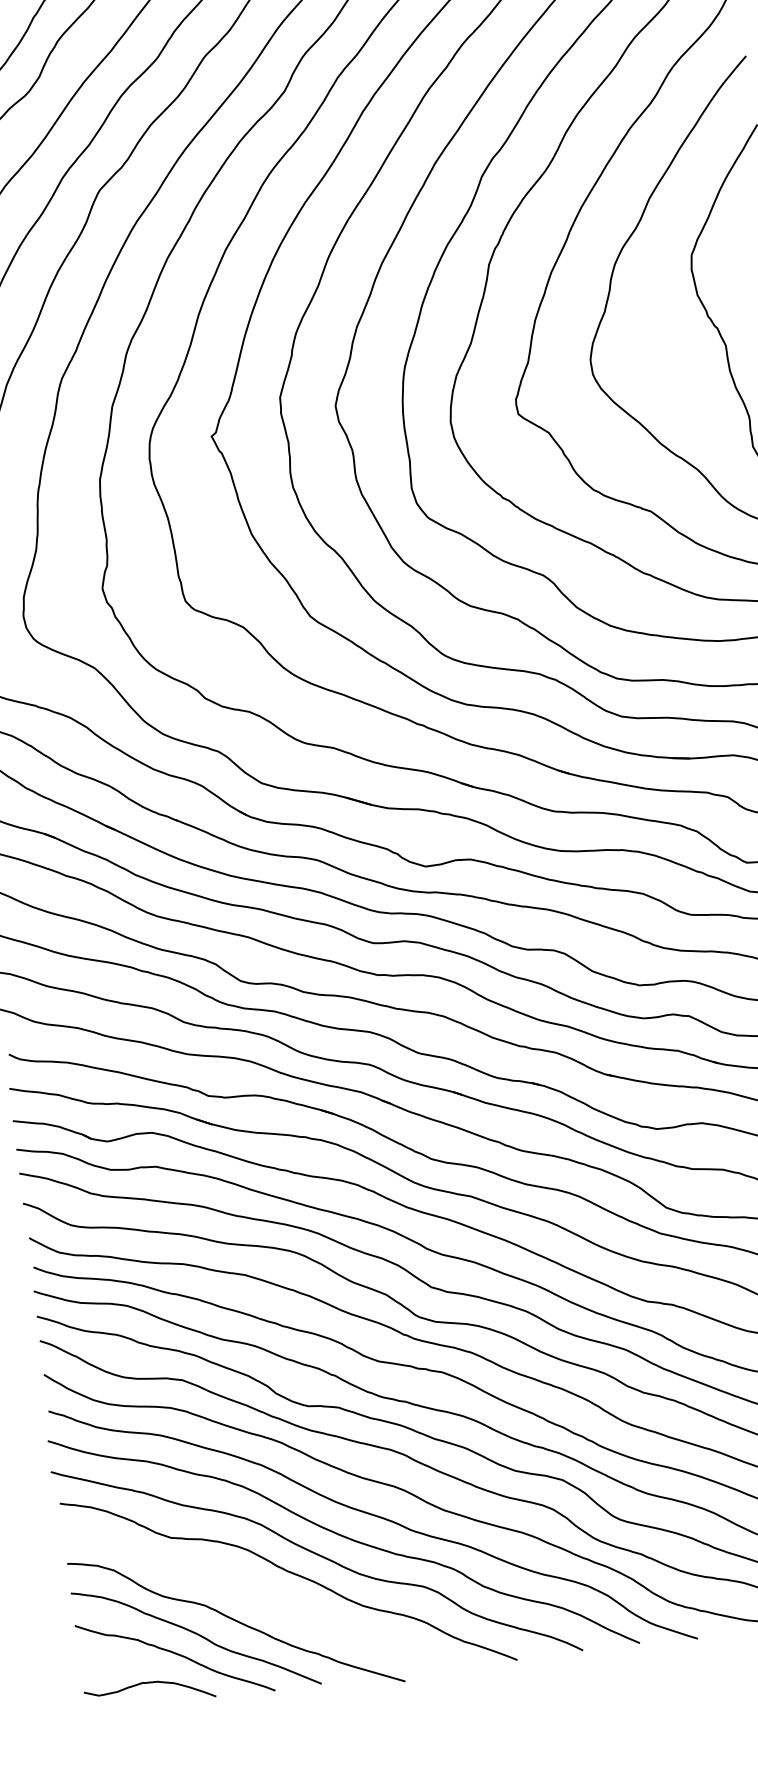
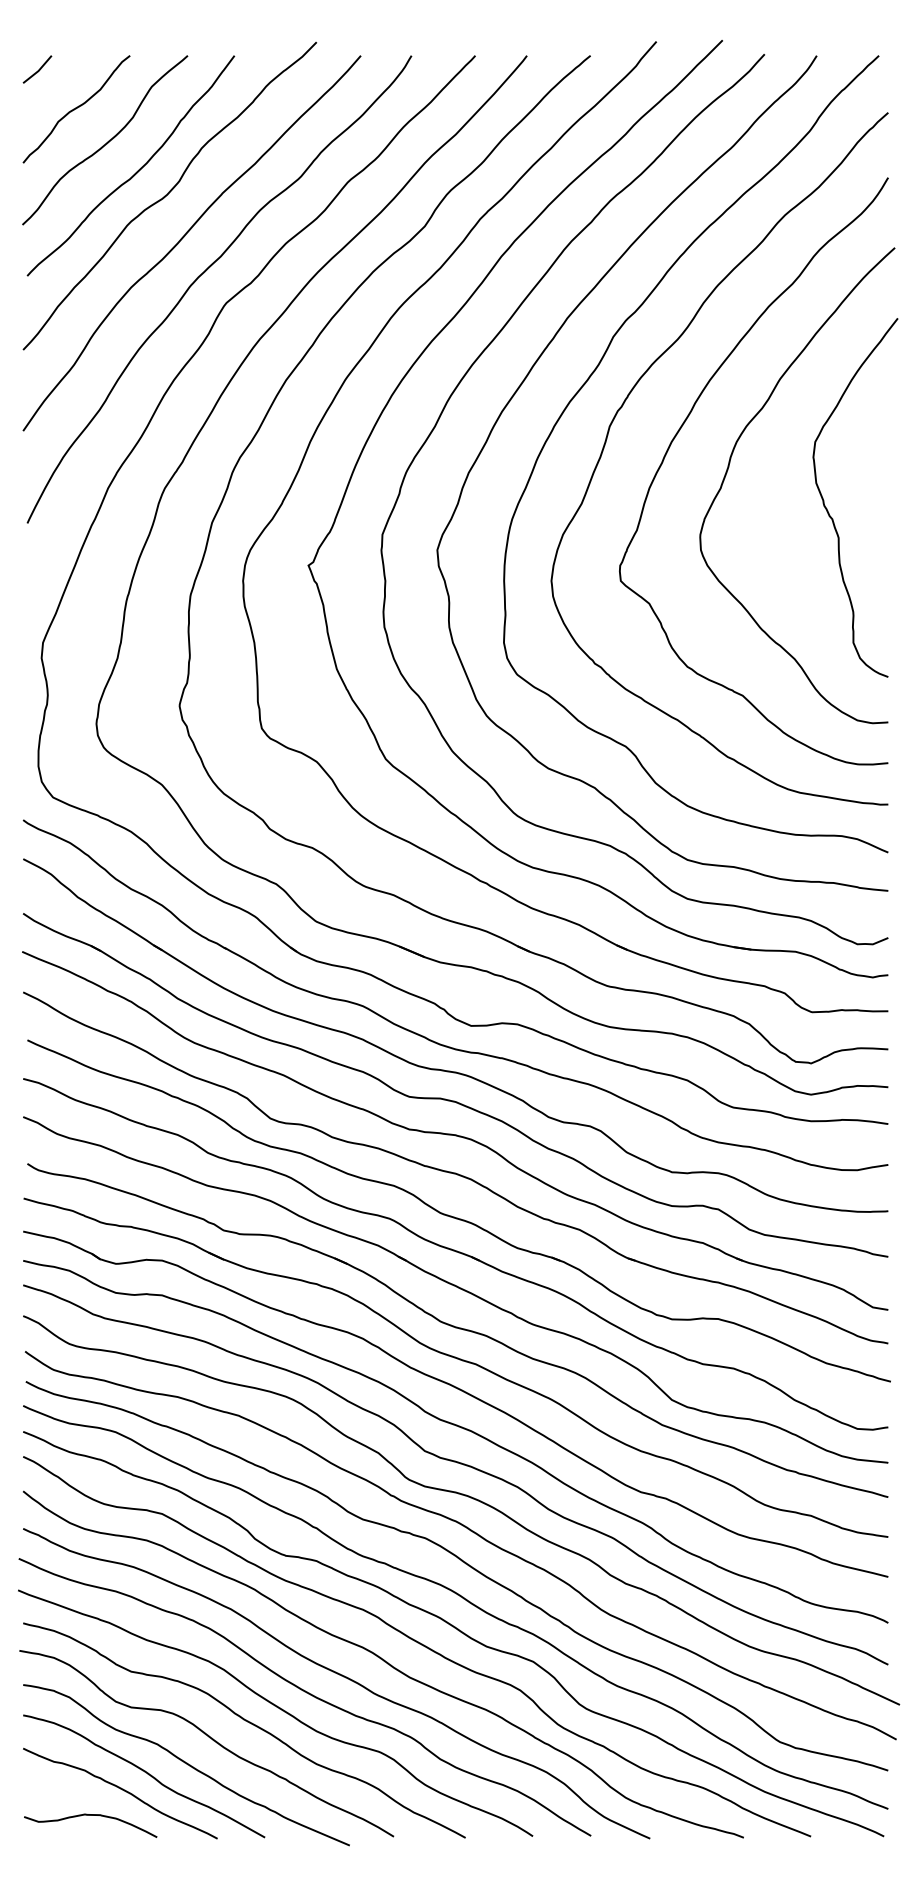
curve: (255, 1593) -> (209, 1738), added

